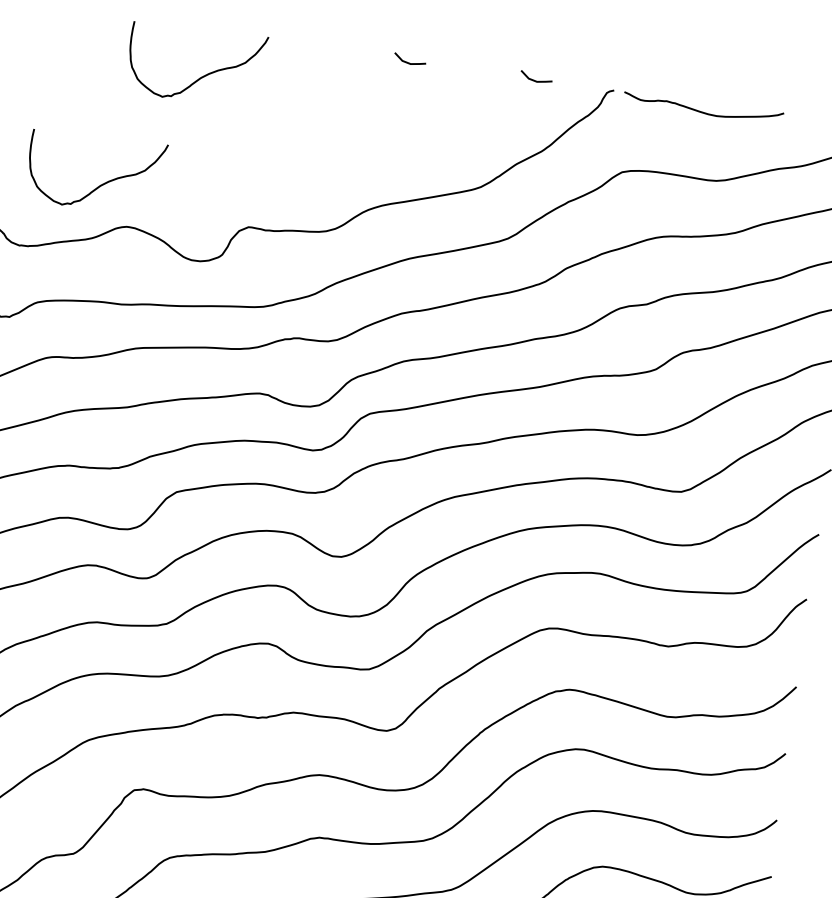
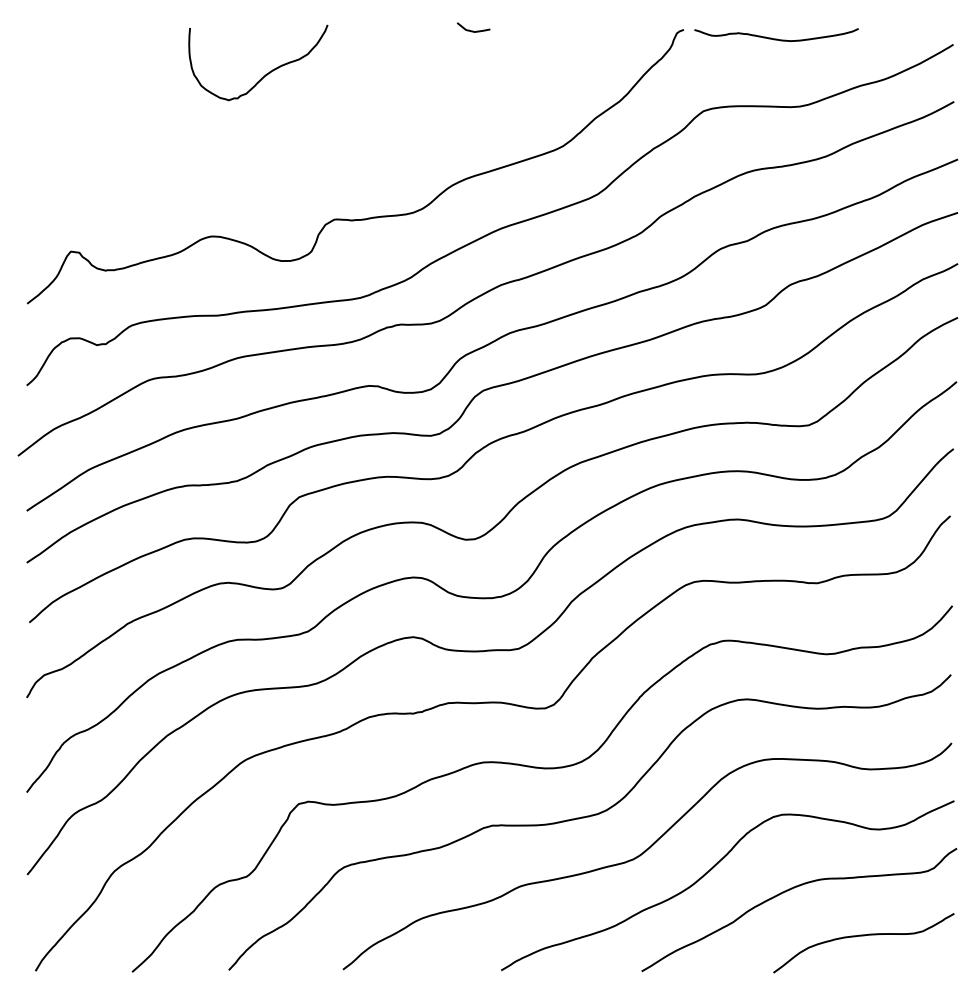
line: (535, 80) -> (603, 30), removed
curve: (102, 183) -> (180, 196), removed

